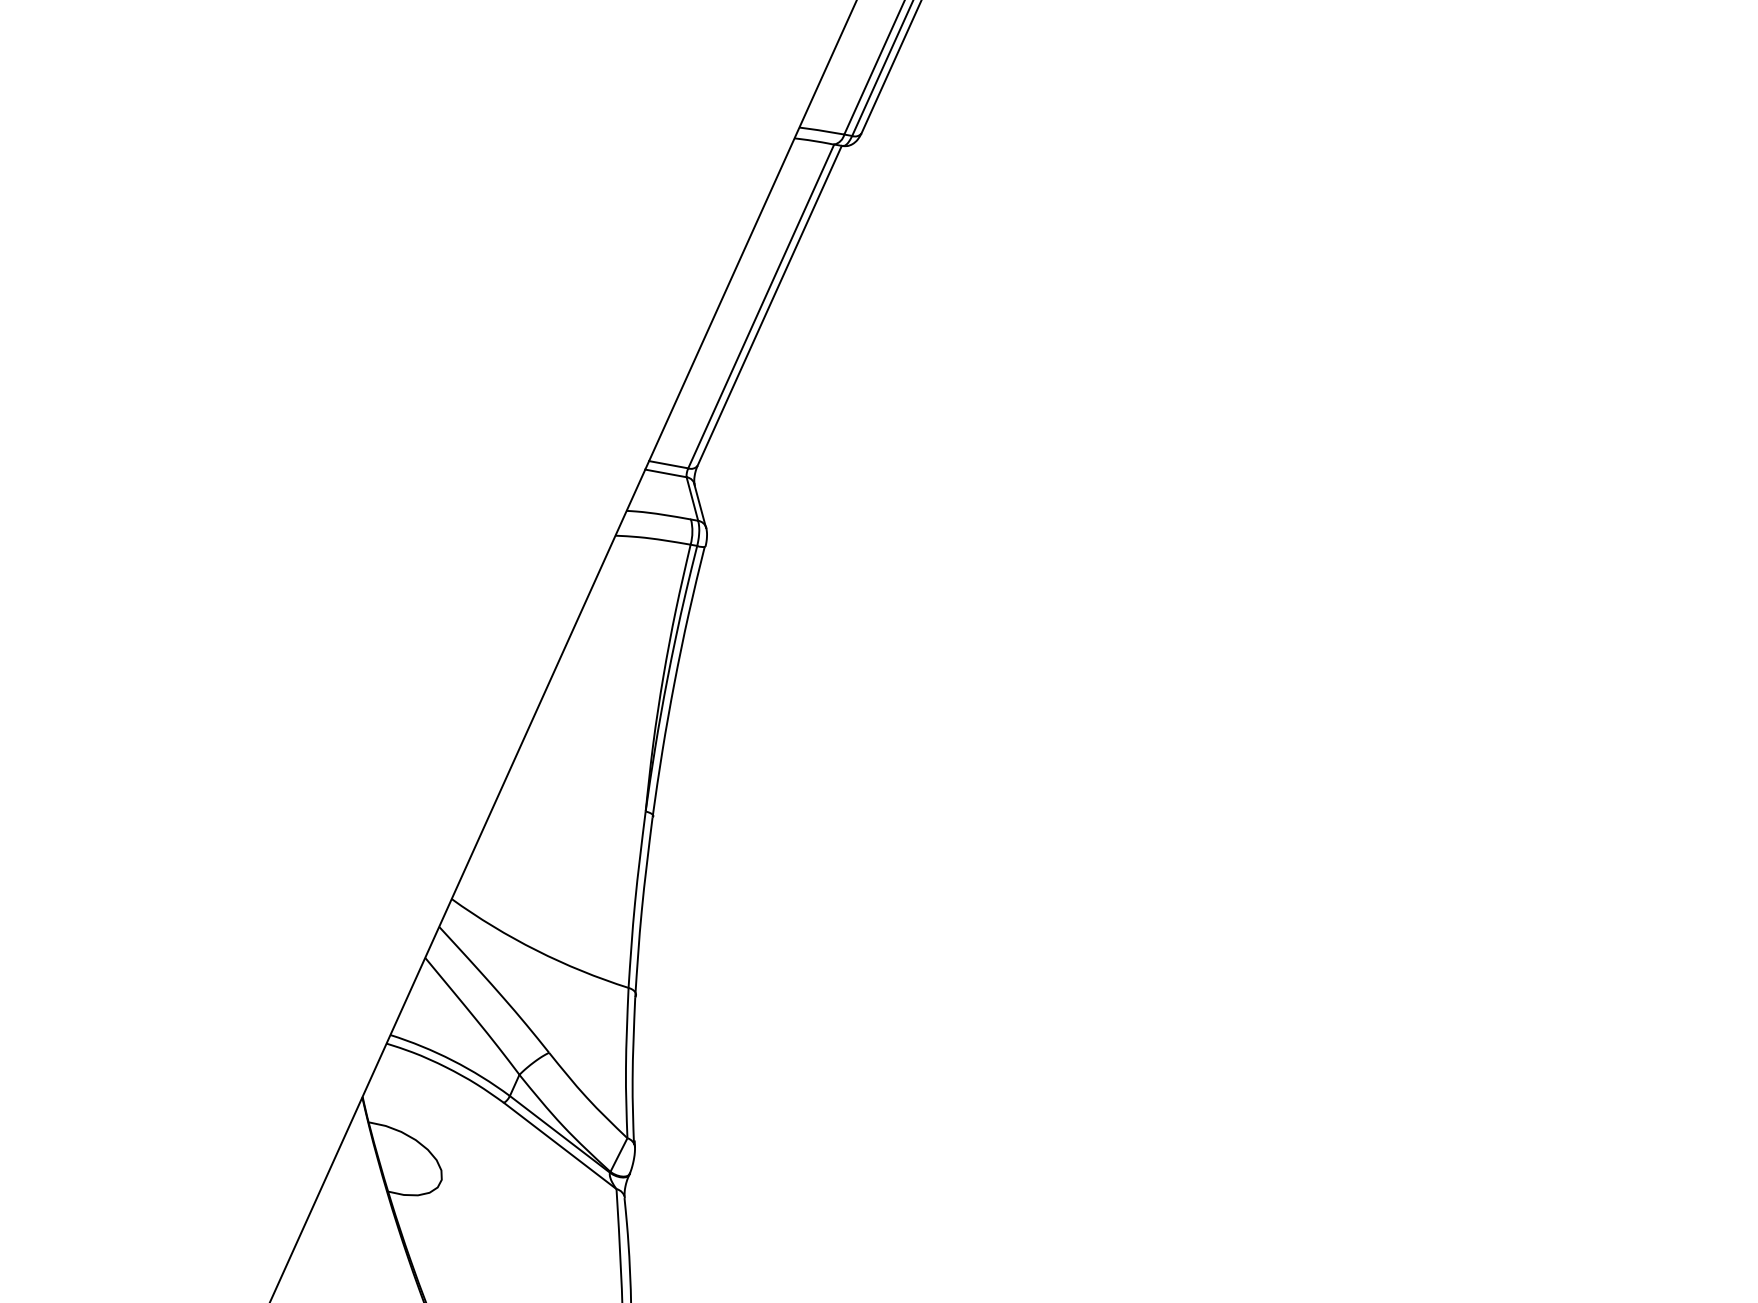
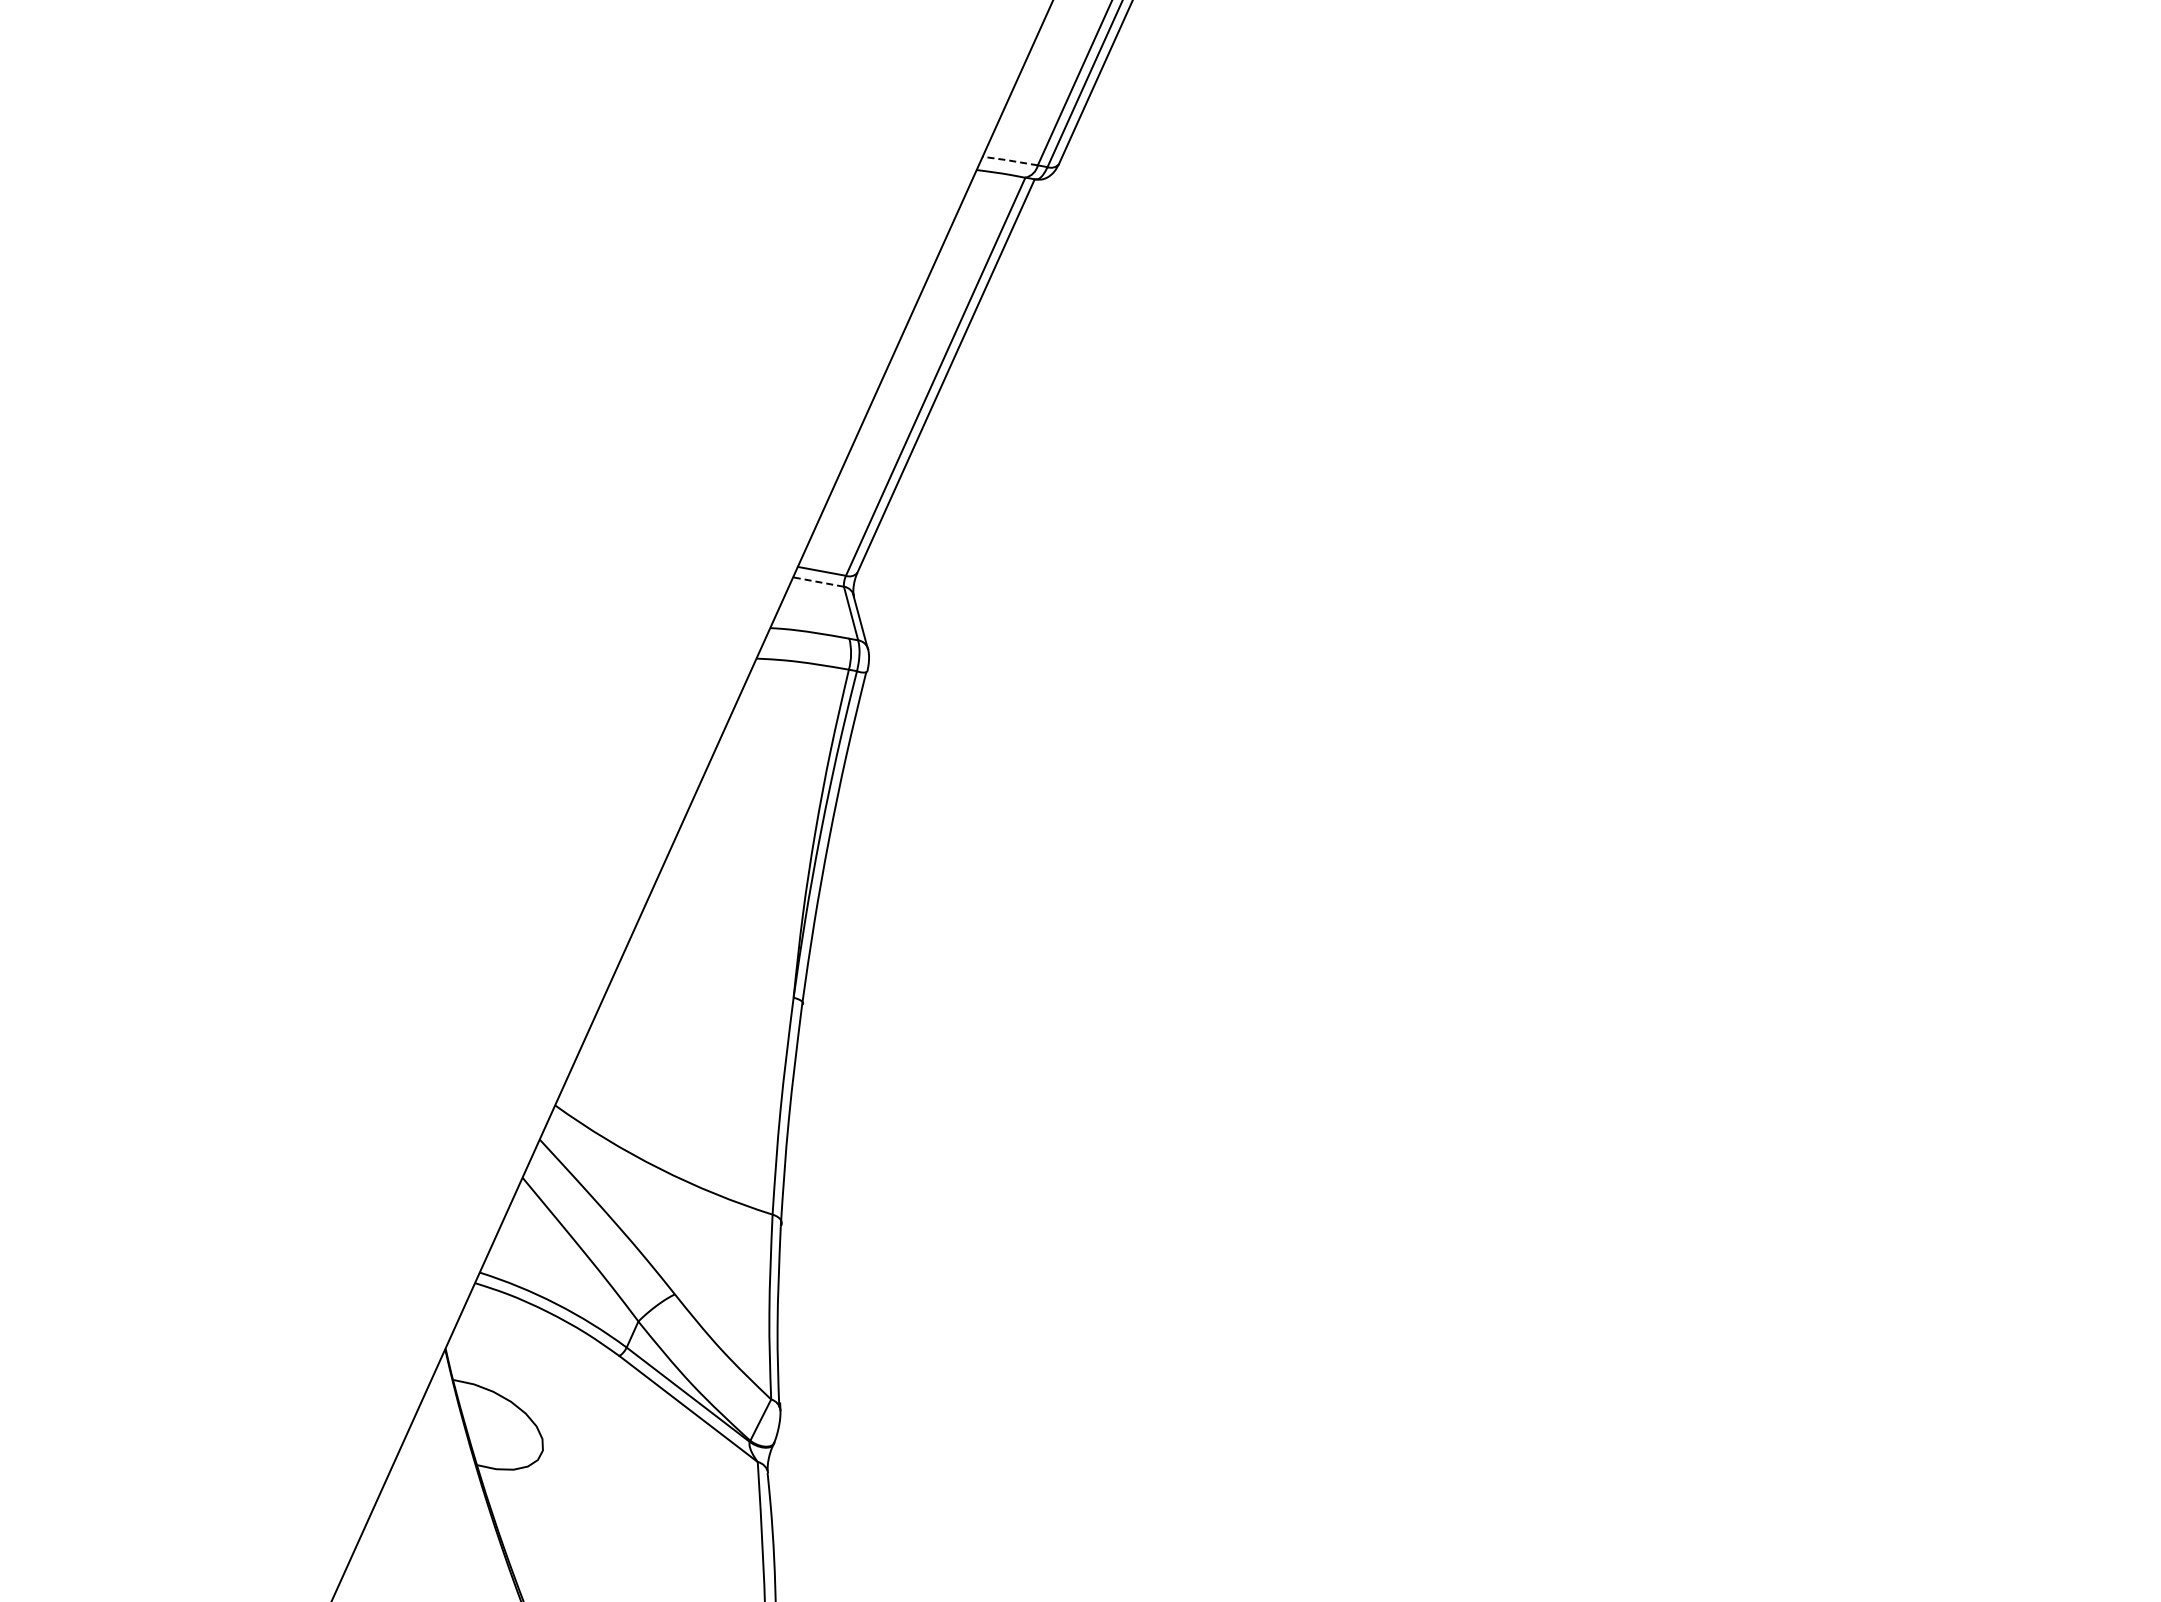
line: (821, 130) -> (1009, 160), solid -> dashed
line: (665, 473) -> (818, 582), solid -> dashed

